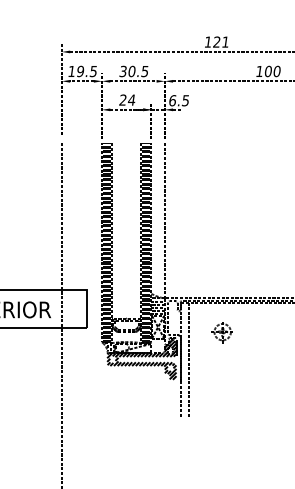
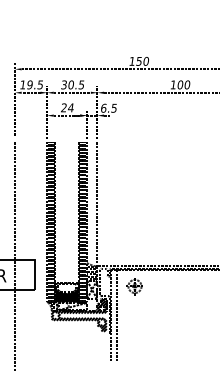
text: (221, 41) -> (142, 60), 121 -> 150
part: (221, 332) -> (134, 286), moved
hatch: (126, 335) -> (66, 296), added

